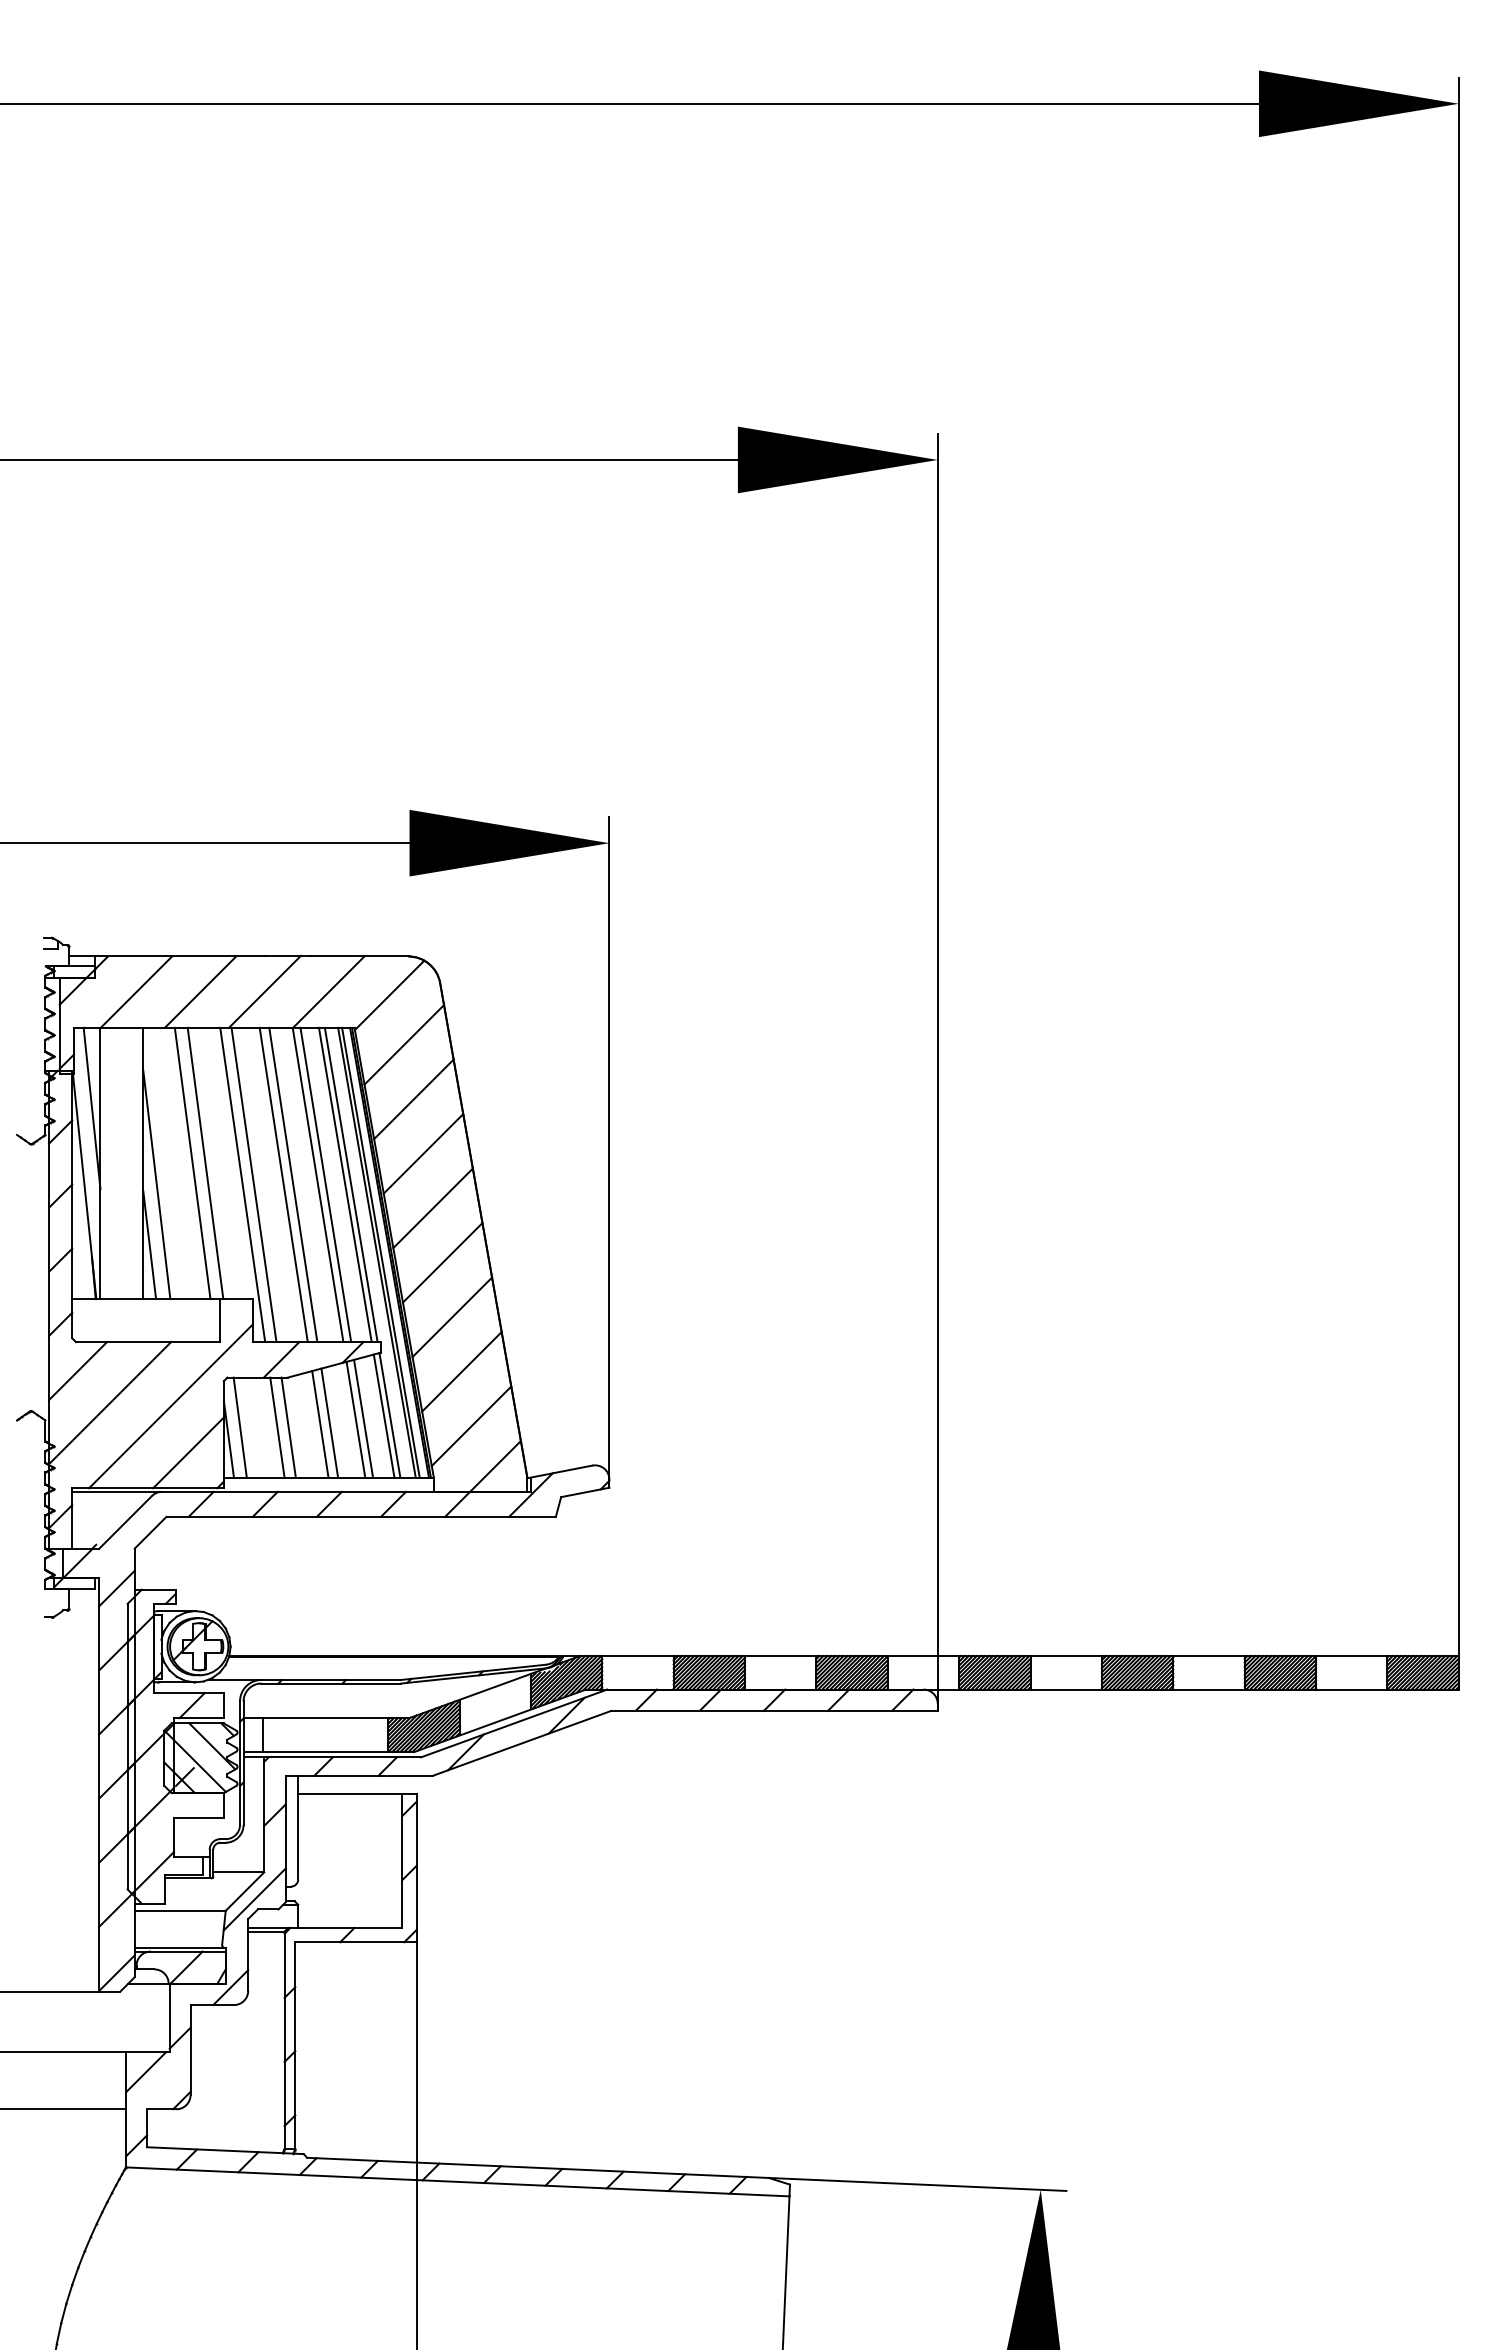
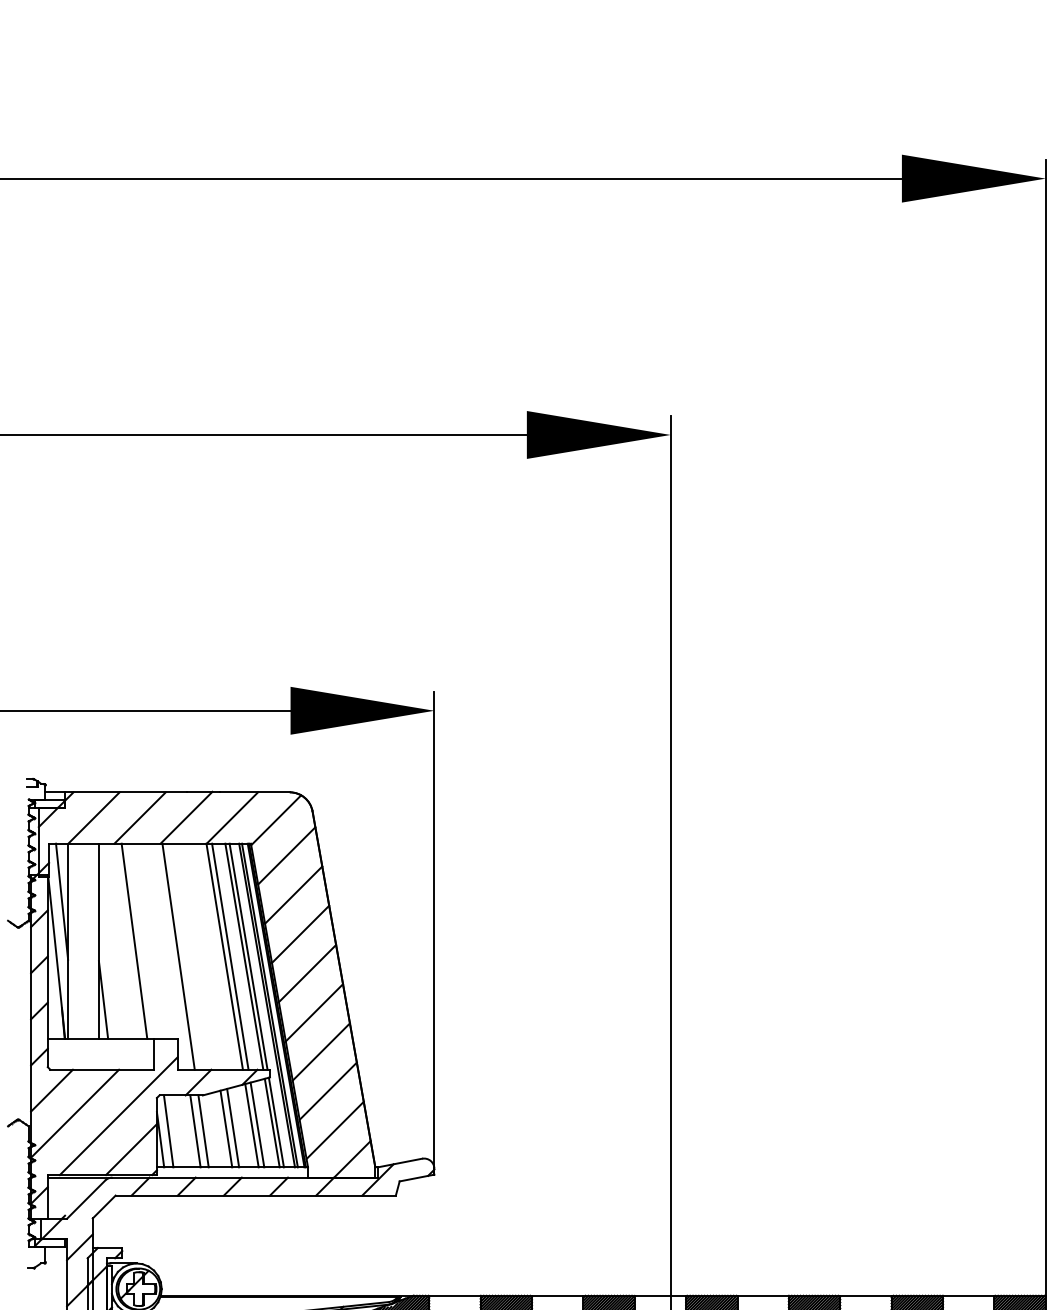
line: (205, 1163) -> (143, 941), removed
line: (156, 1184) -> (108, 956), removed
line: (242, 1184) -> (170, 956), removed
line: (283, 1184) -> (199, 956), removed
line: (293, 1184) -> (207, 956), removed

